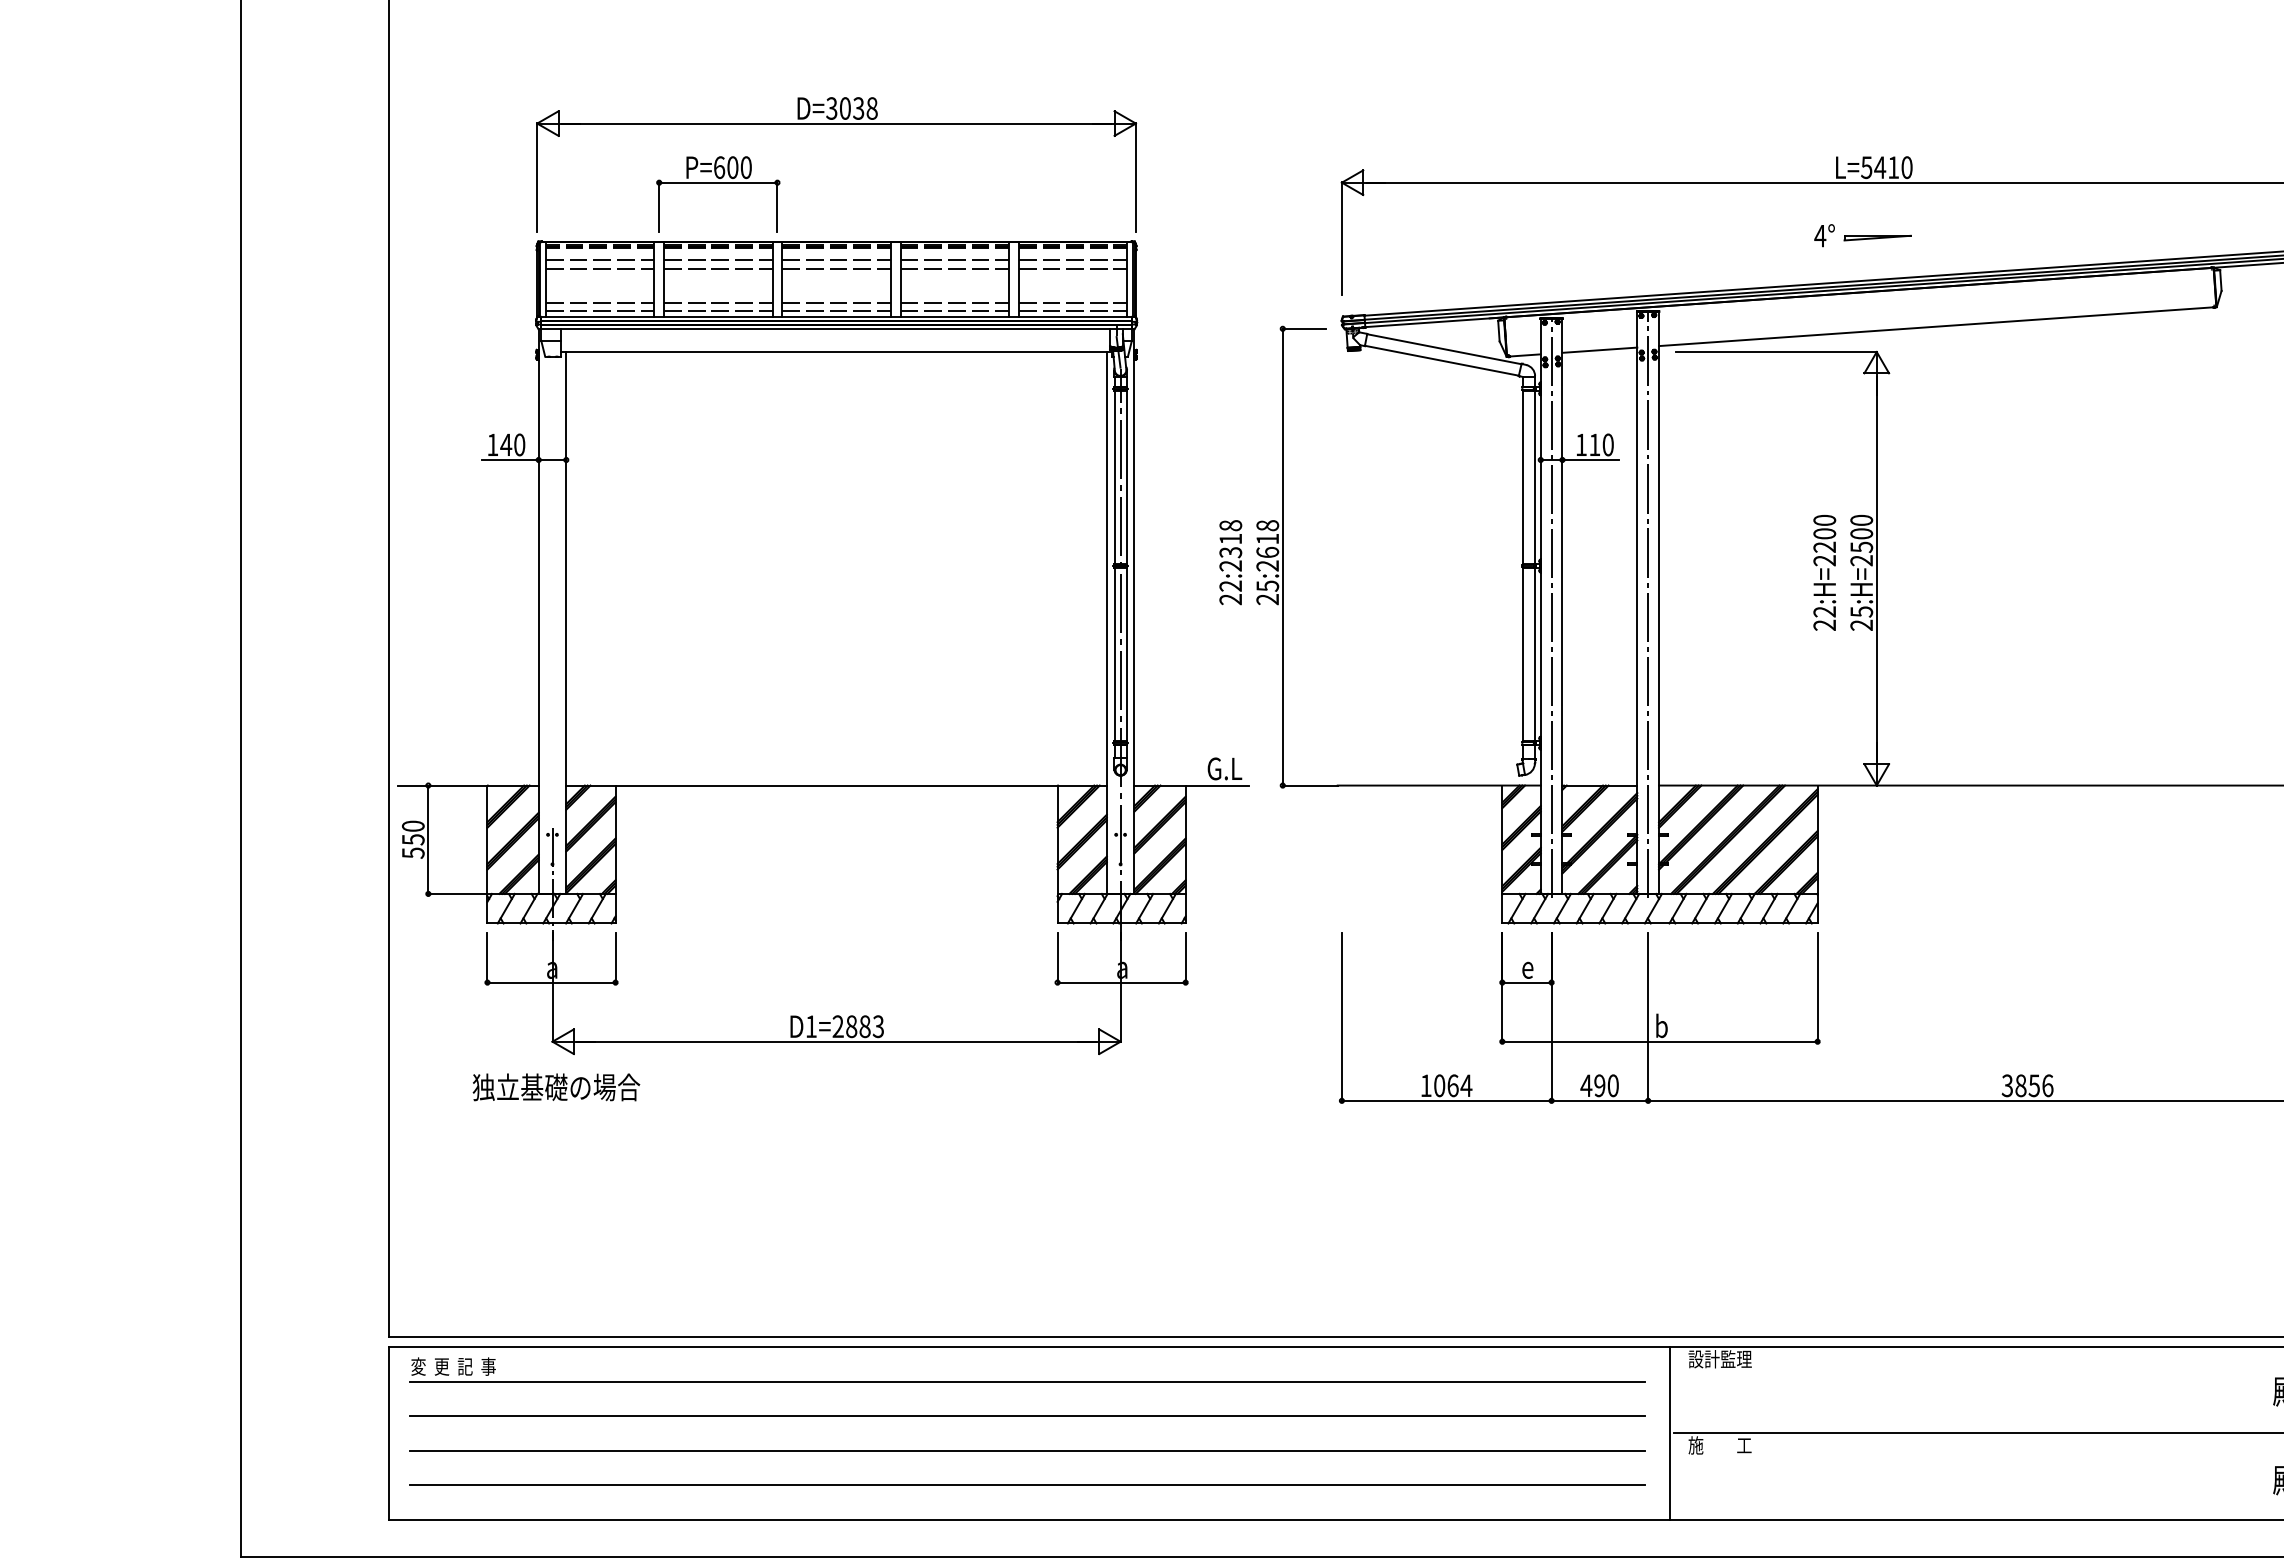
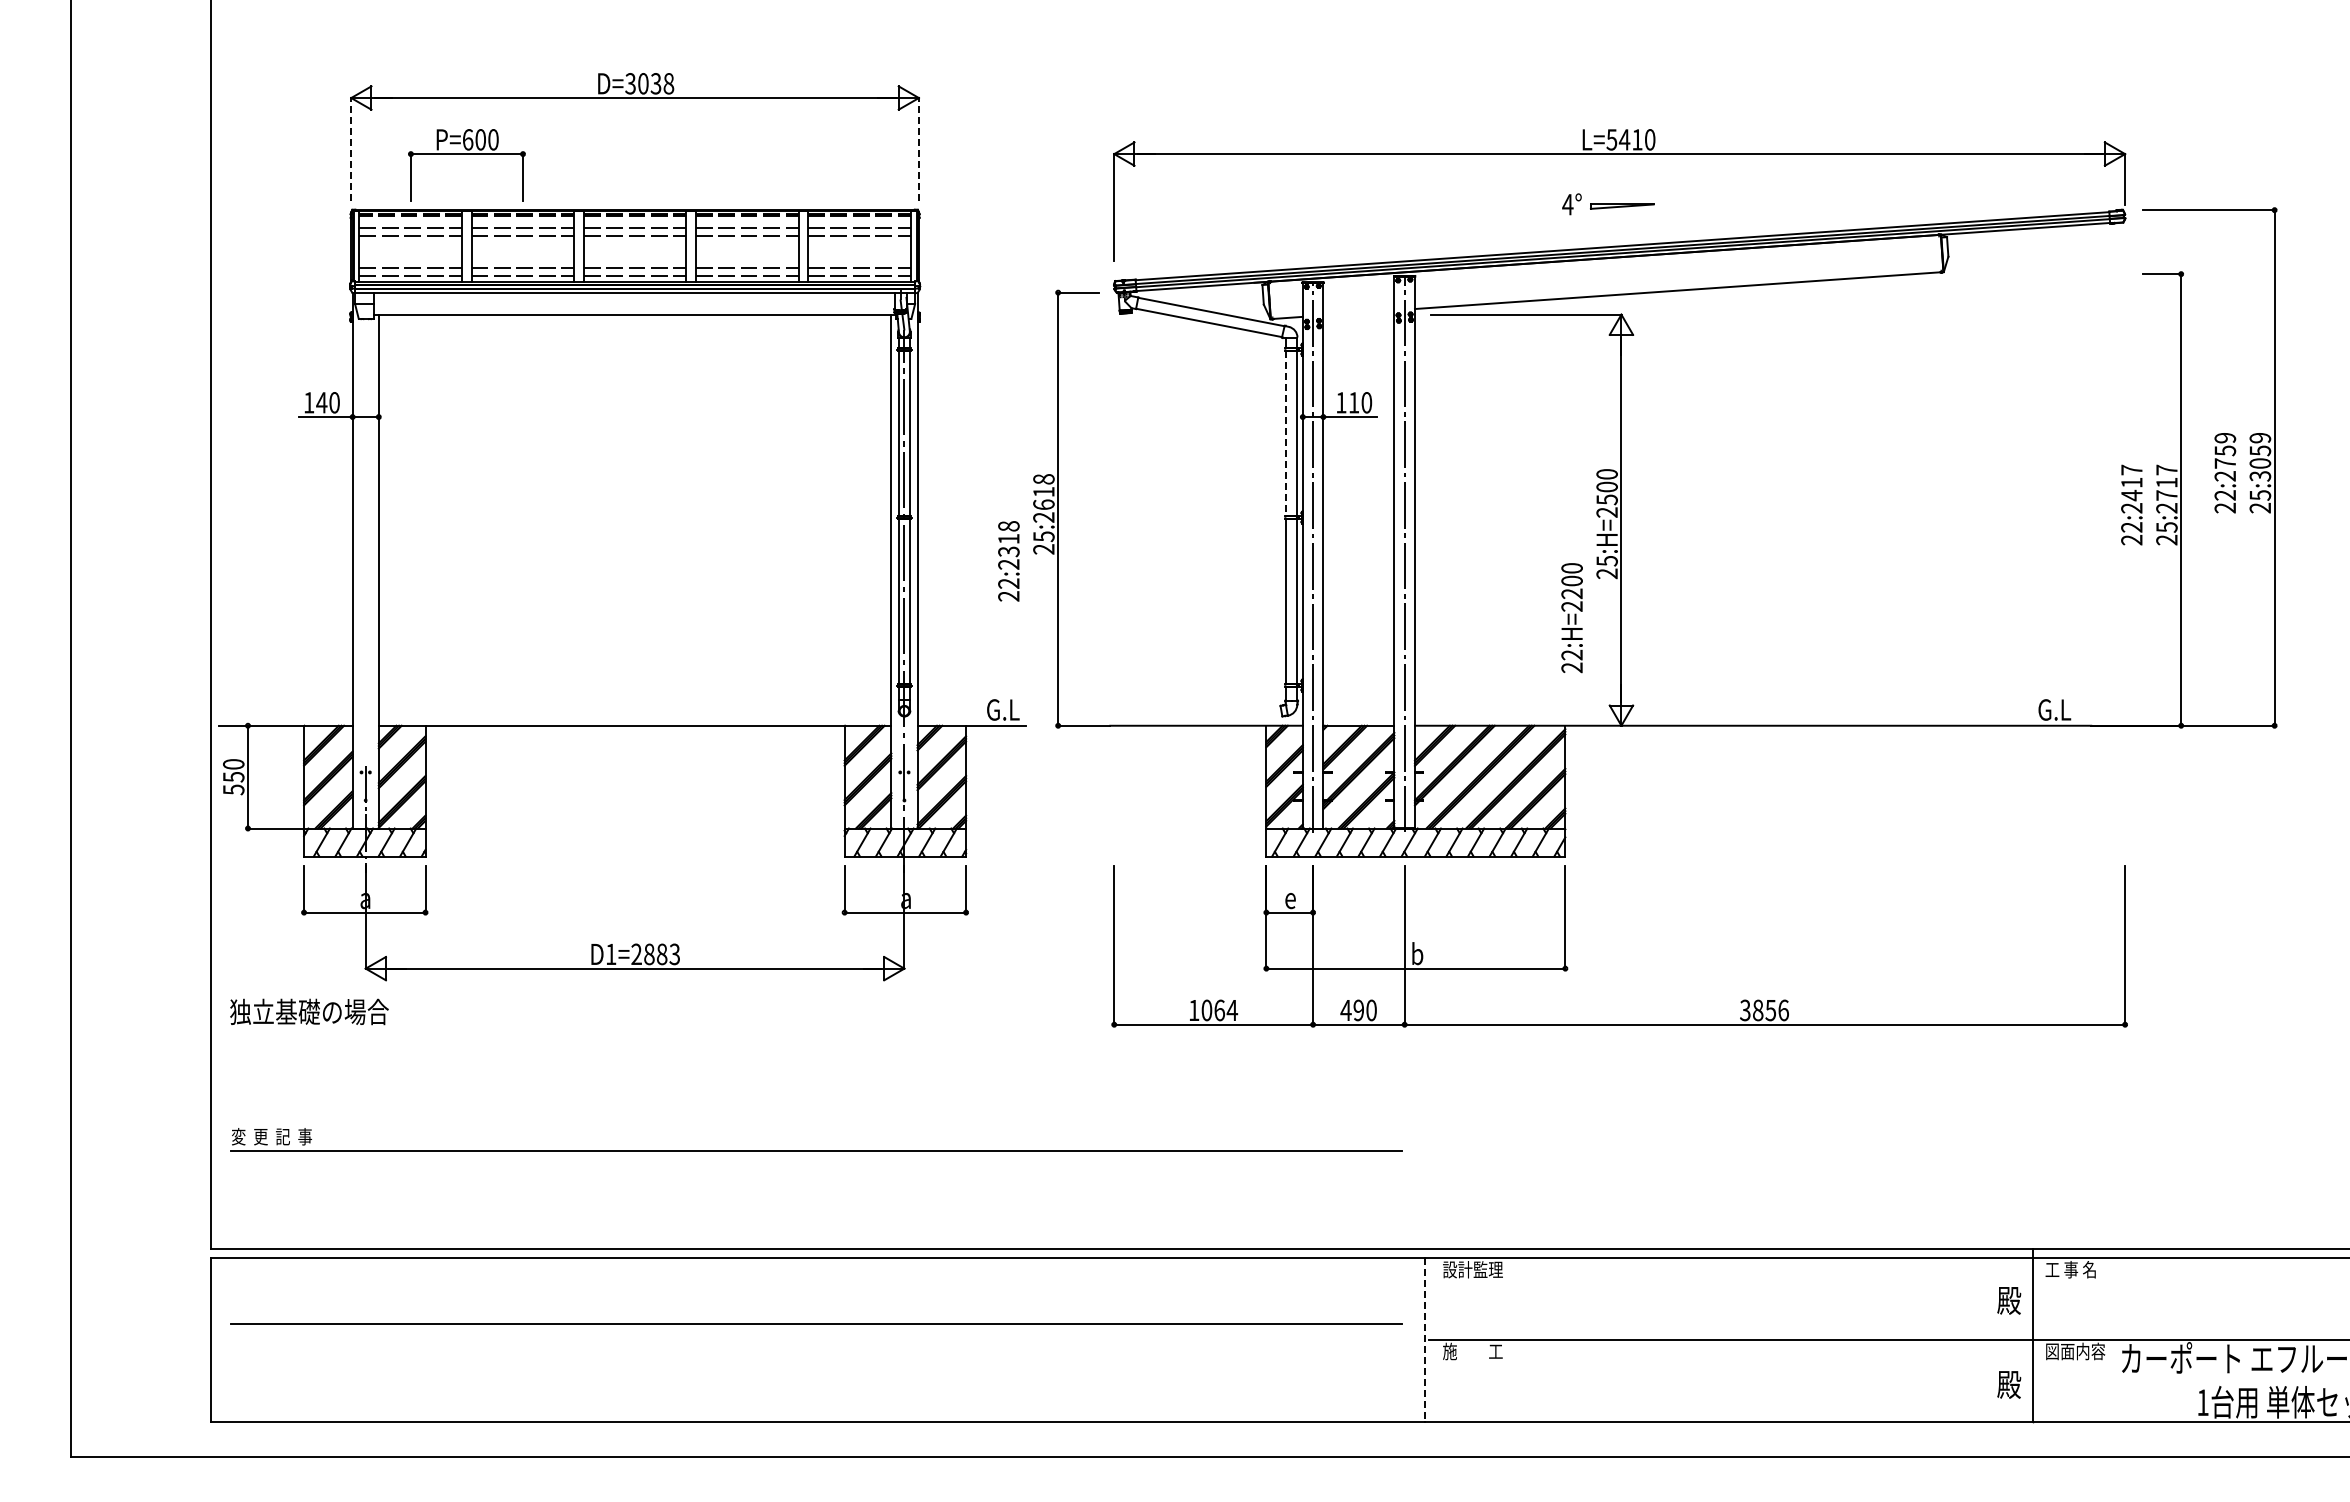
line: (537, 176) -> (351, 148), solid -> dashed
line: (1135, 176) -> (918, 148), solid -> dashed
part: (717, 183) -> (466, 154), moved
line: (1599, 349) -> (1358, 312), removed
line: (1523, 478) -> (1286, 434), solid -> dashed
text: (1230, 562) -> (1008, 561), moved
text: (1824, 573) -> (1571, 618), moved
text: (556, 1086) -> (309, 1011), moved
part: (1027, 1381) -> (816, 1150), moved
line: (1670, 1433) -> (1425, 1340), solid -> dashed
line: (1026, 1450) -> (815, 1356), removed
line: (1027, 1484) -> (816, 1388), removed

